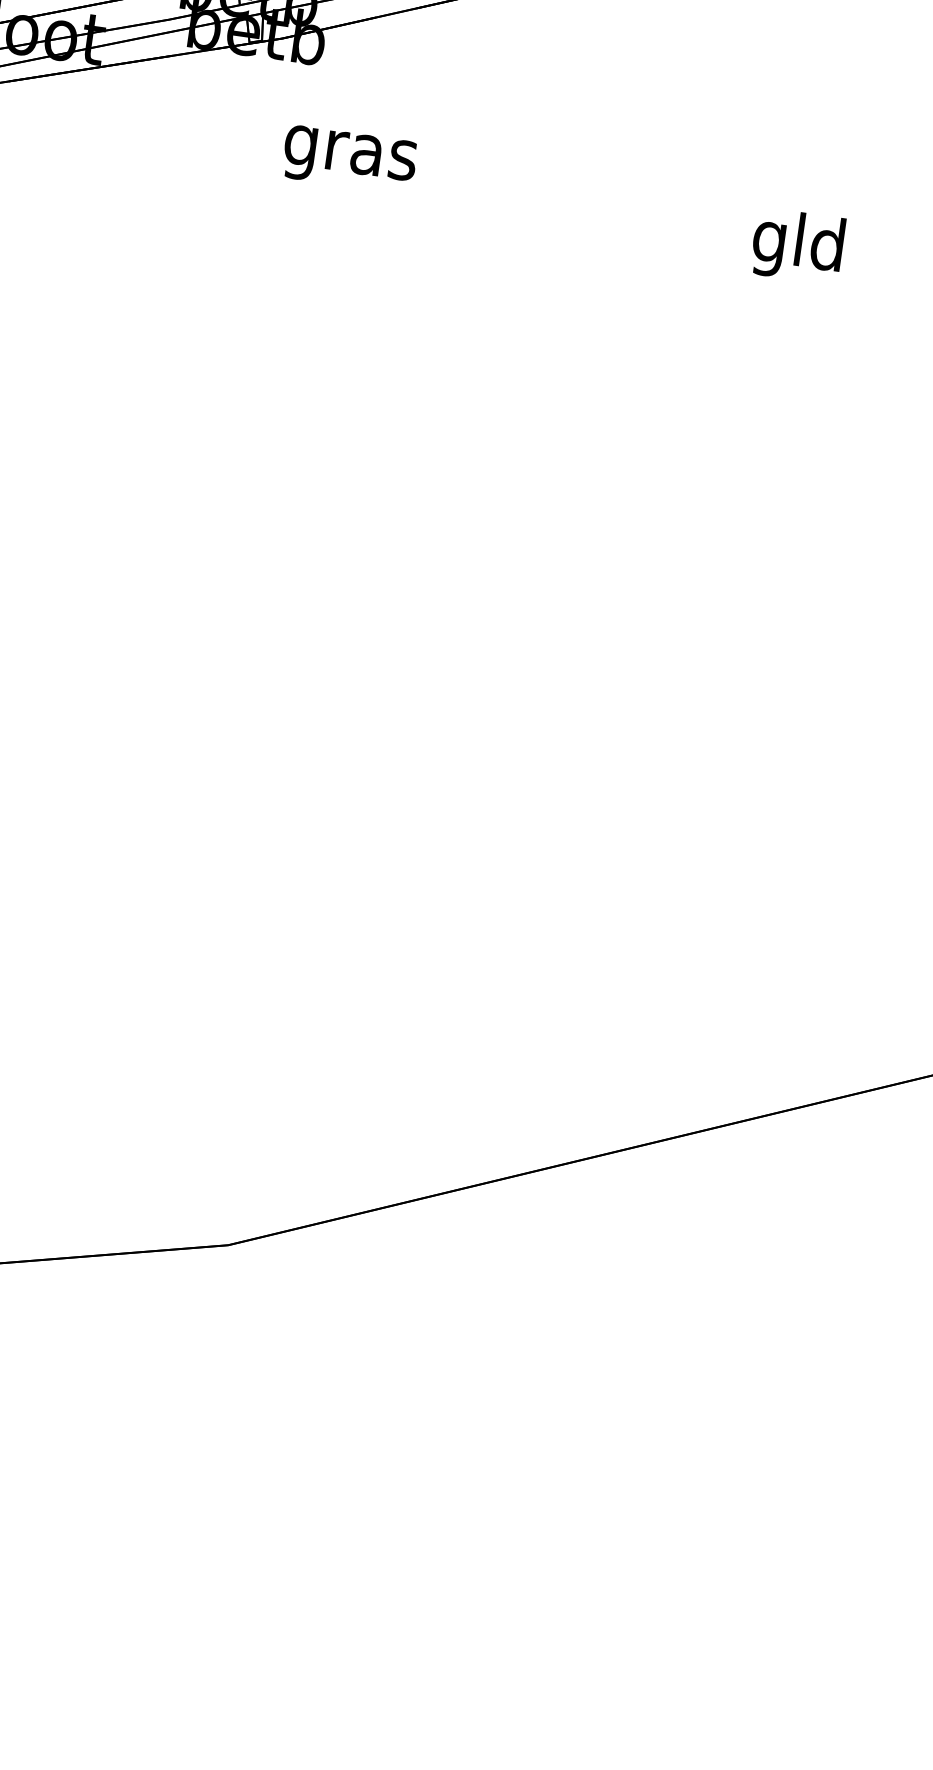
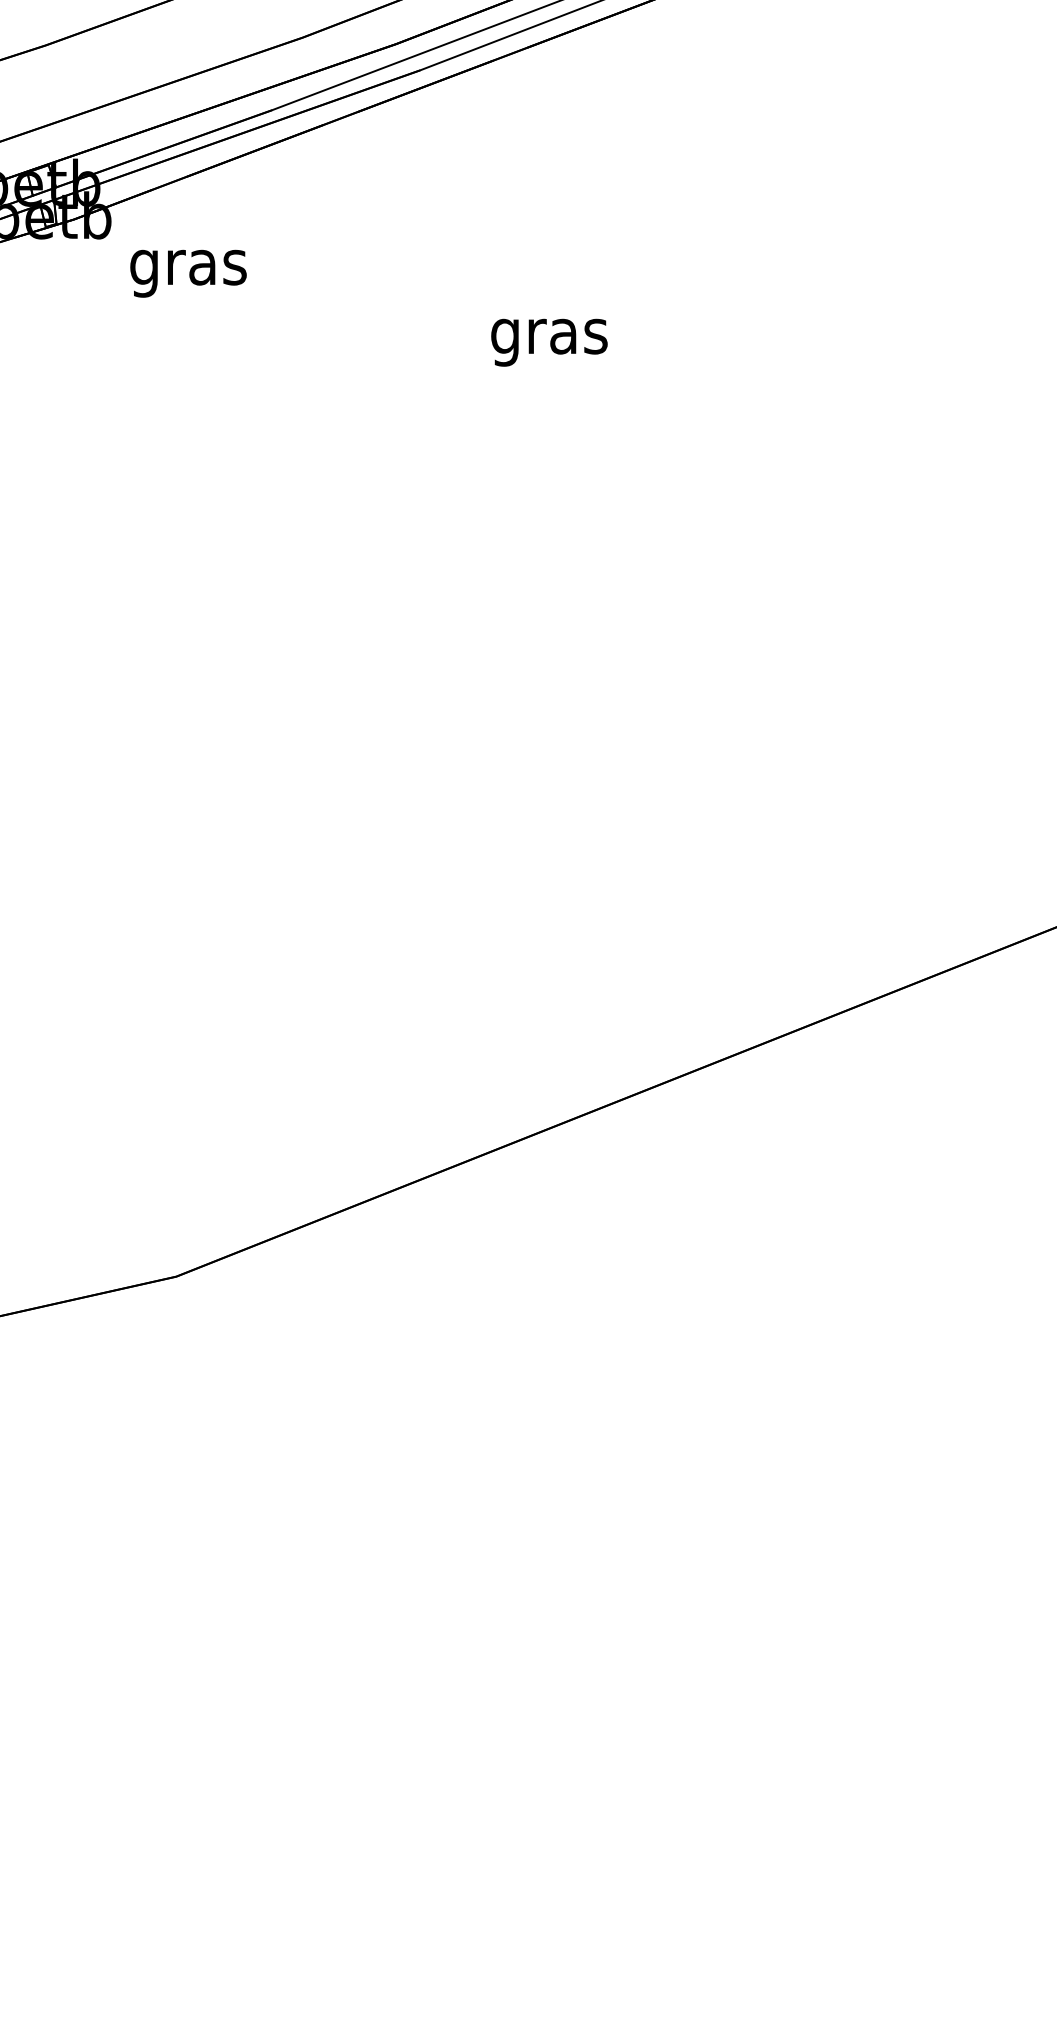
text: (349, 159) -> (188, 273), moved
text: (799, 246) -> (549, 336), gld -> gras

